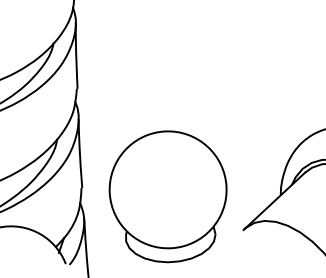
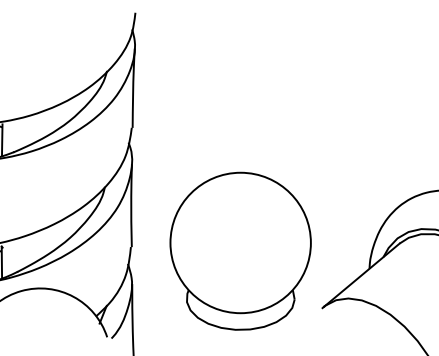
part: (168, 196) -> (240, 250), moved

